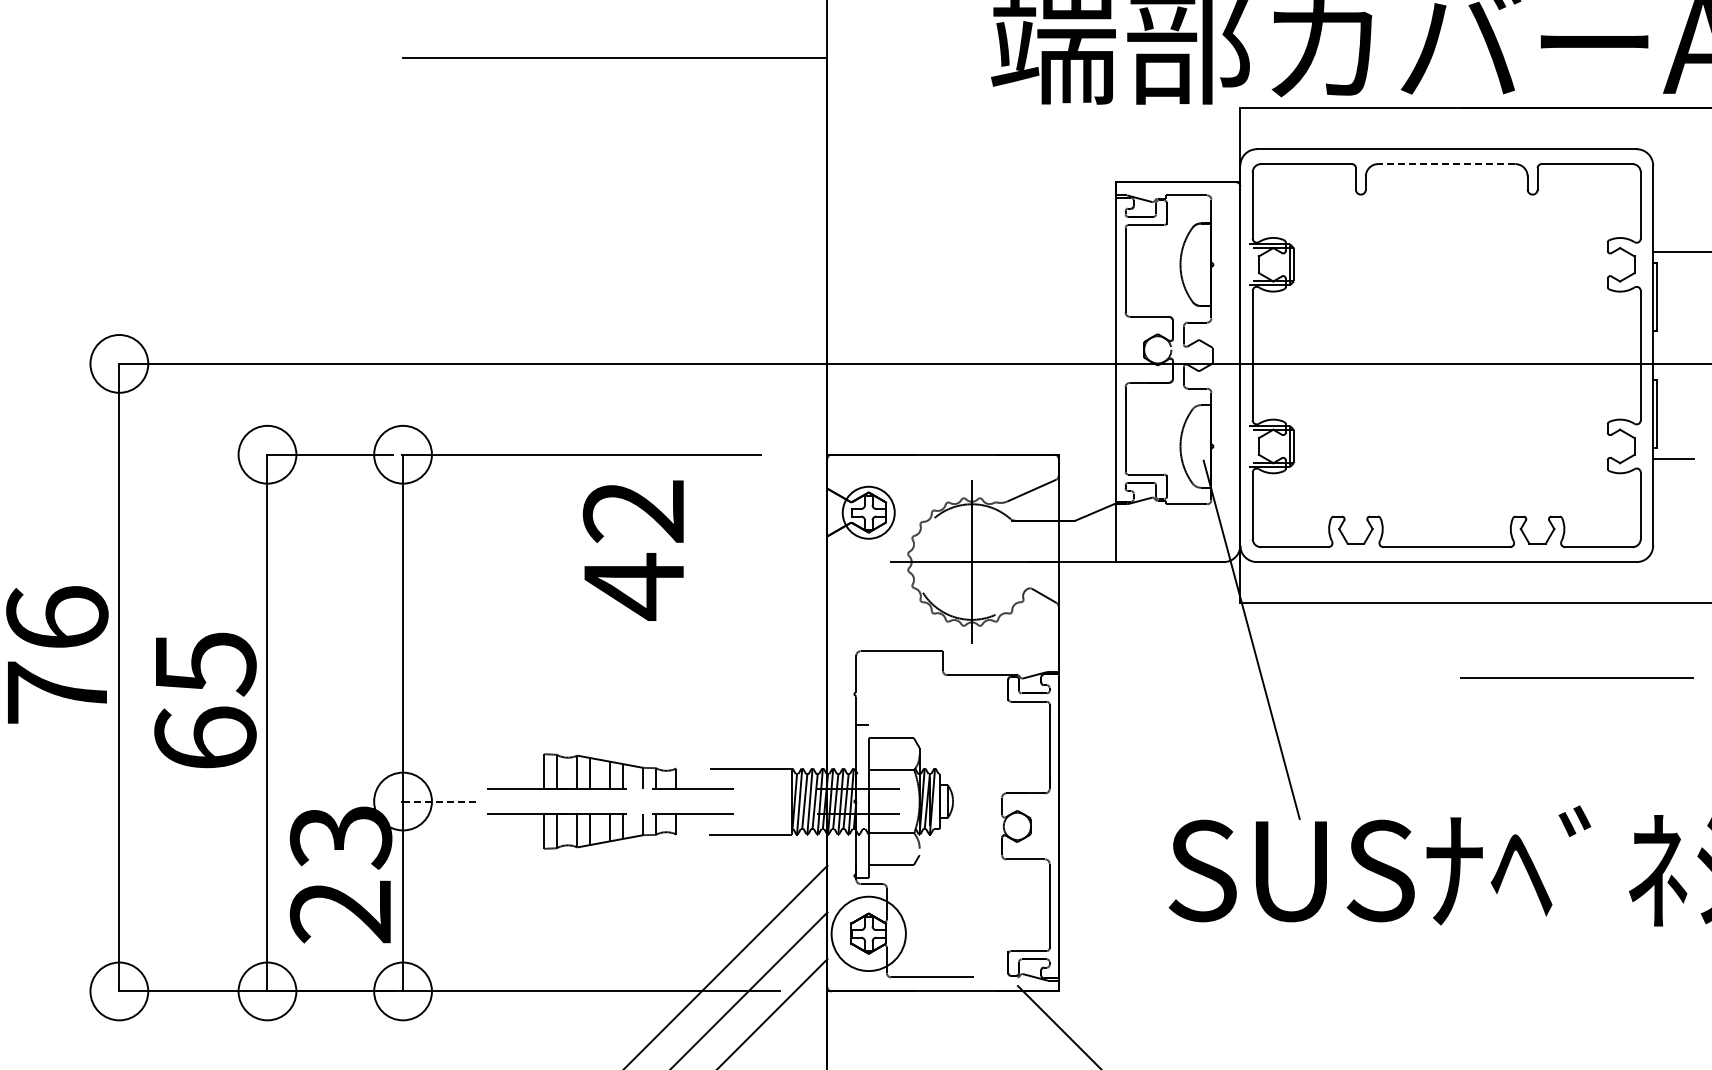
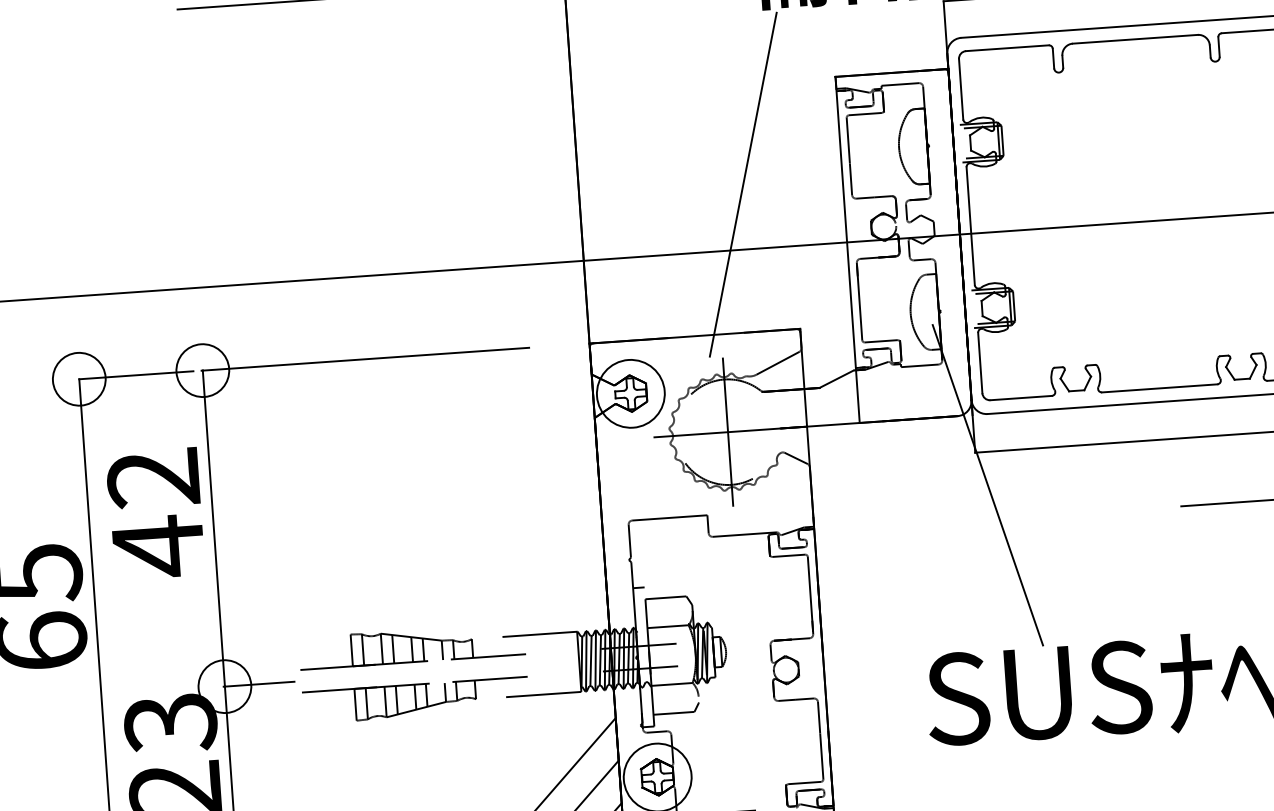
line: (1446, 164) -> (1135, 39), dashed -> solid
line: (1007, 292) -> (743, 184), added
circle: (868, 512) -> (630, 393), size x1.43
text: (632, 550) -> (154, 513), moved
line: (441, 801) -> (259, 684), dashed -> solid

